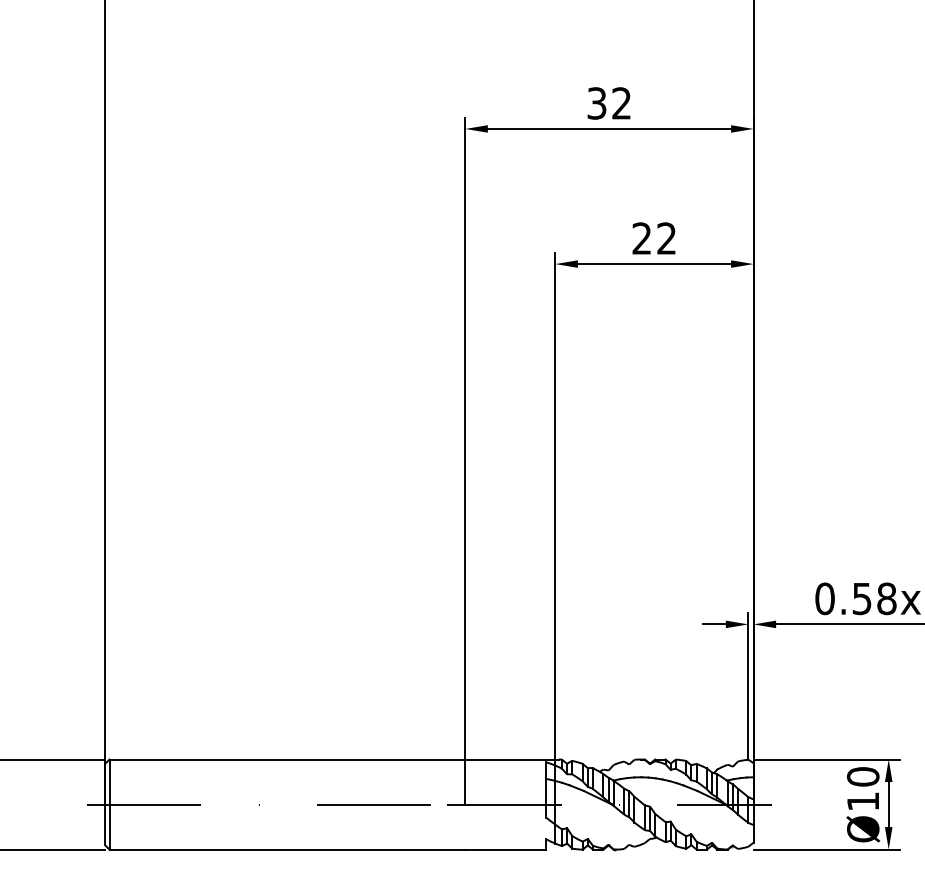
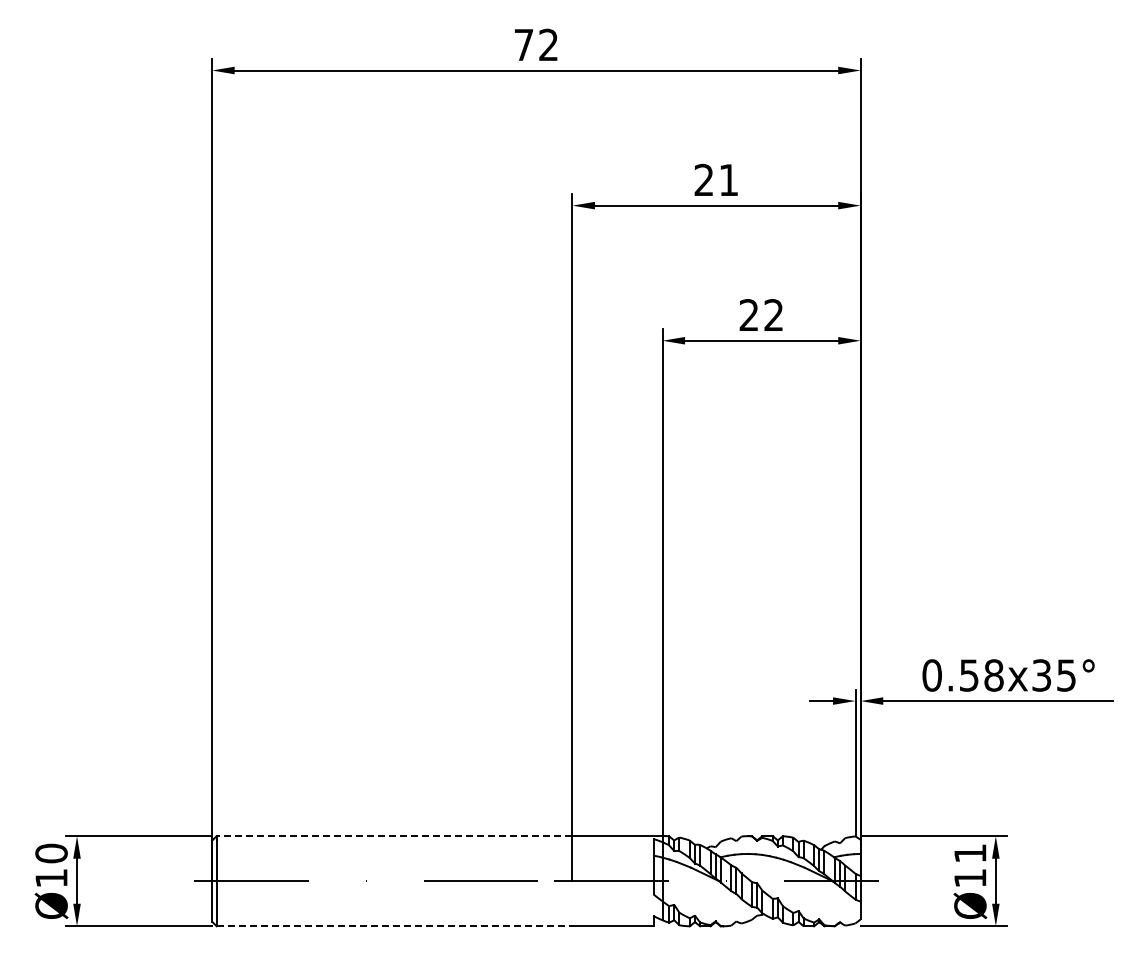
text: (608, 102) -> (715, 179), 32 -> 21
line: (287, 759) -> (394, 836), solid -> dashed
text: (863, 776) -> (970, 853), Ø10 -> Ø11
line: (287, 849) -> (394, 926), solid -> dashed

